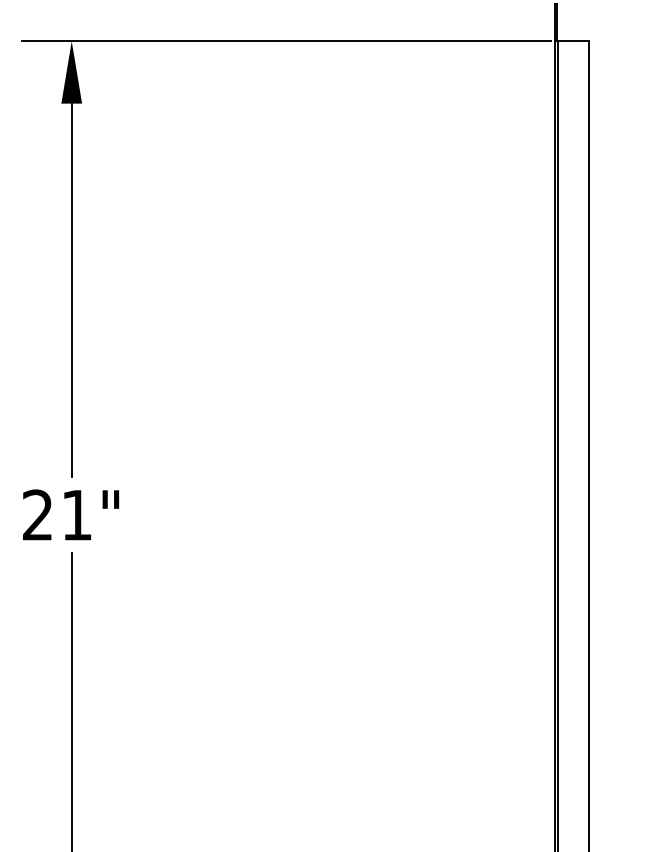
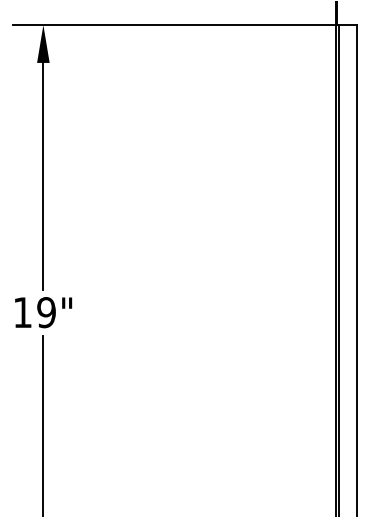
text: (57, 515) -> (34, 312), 21" -> 19"

